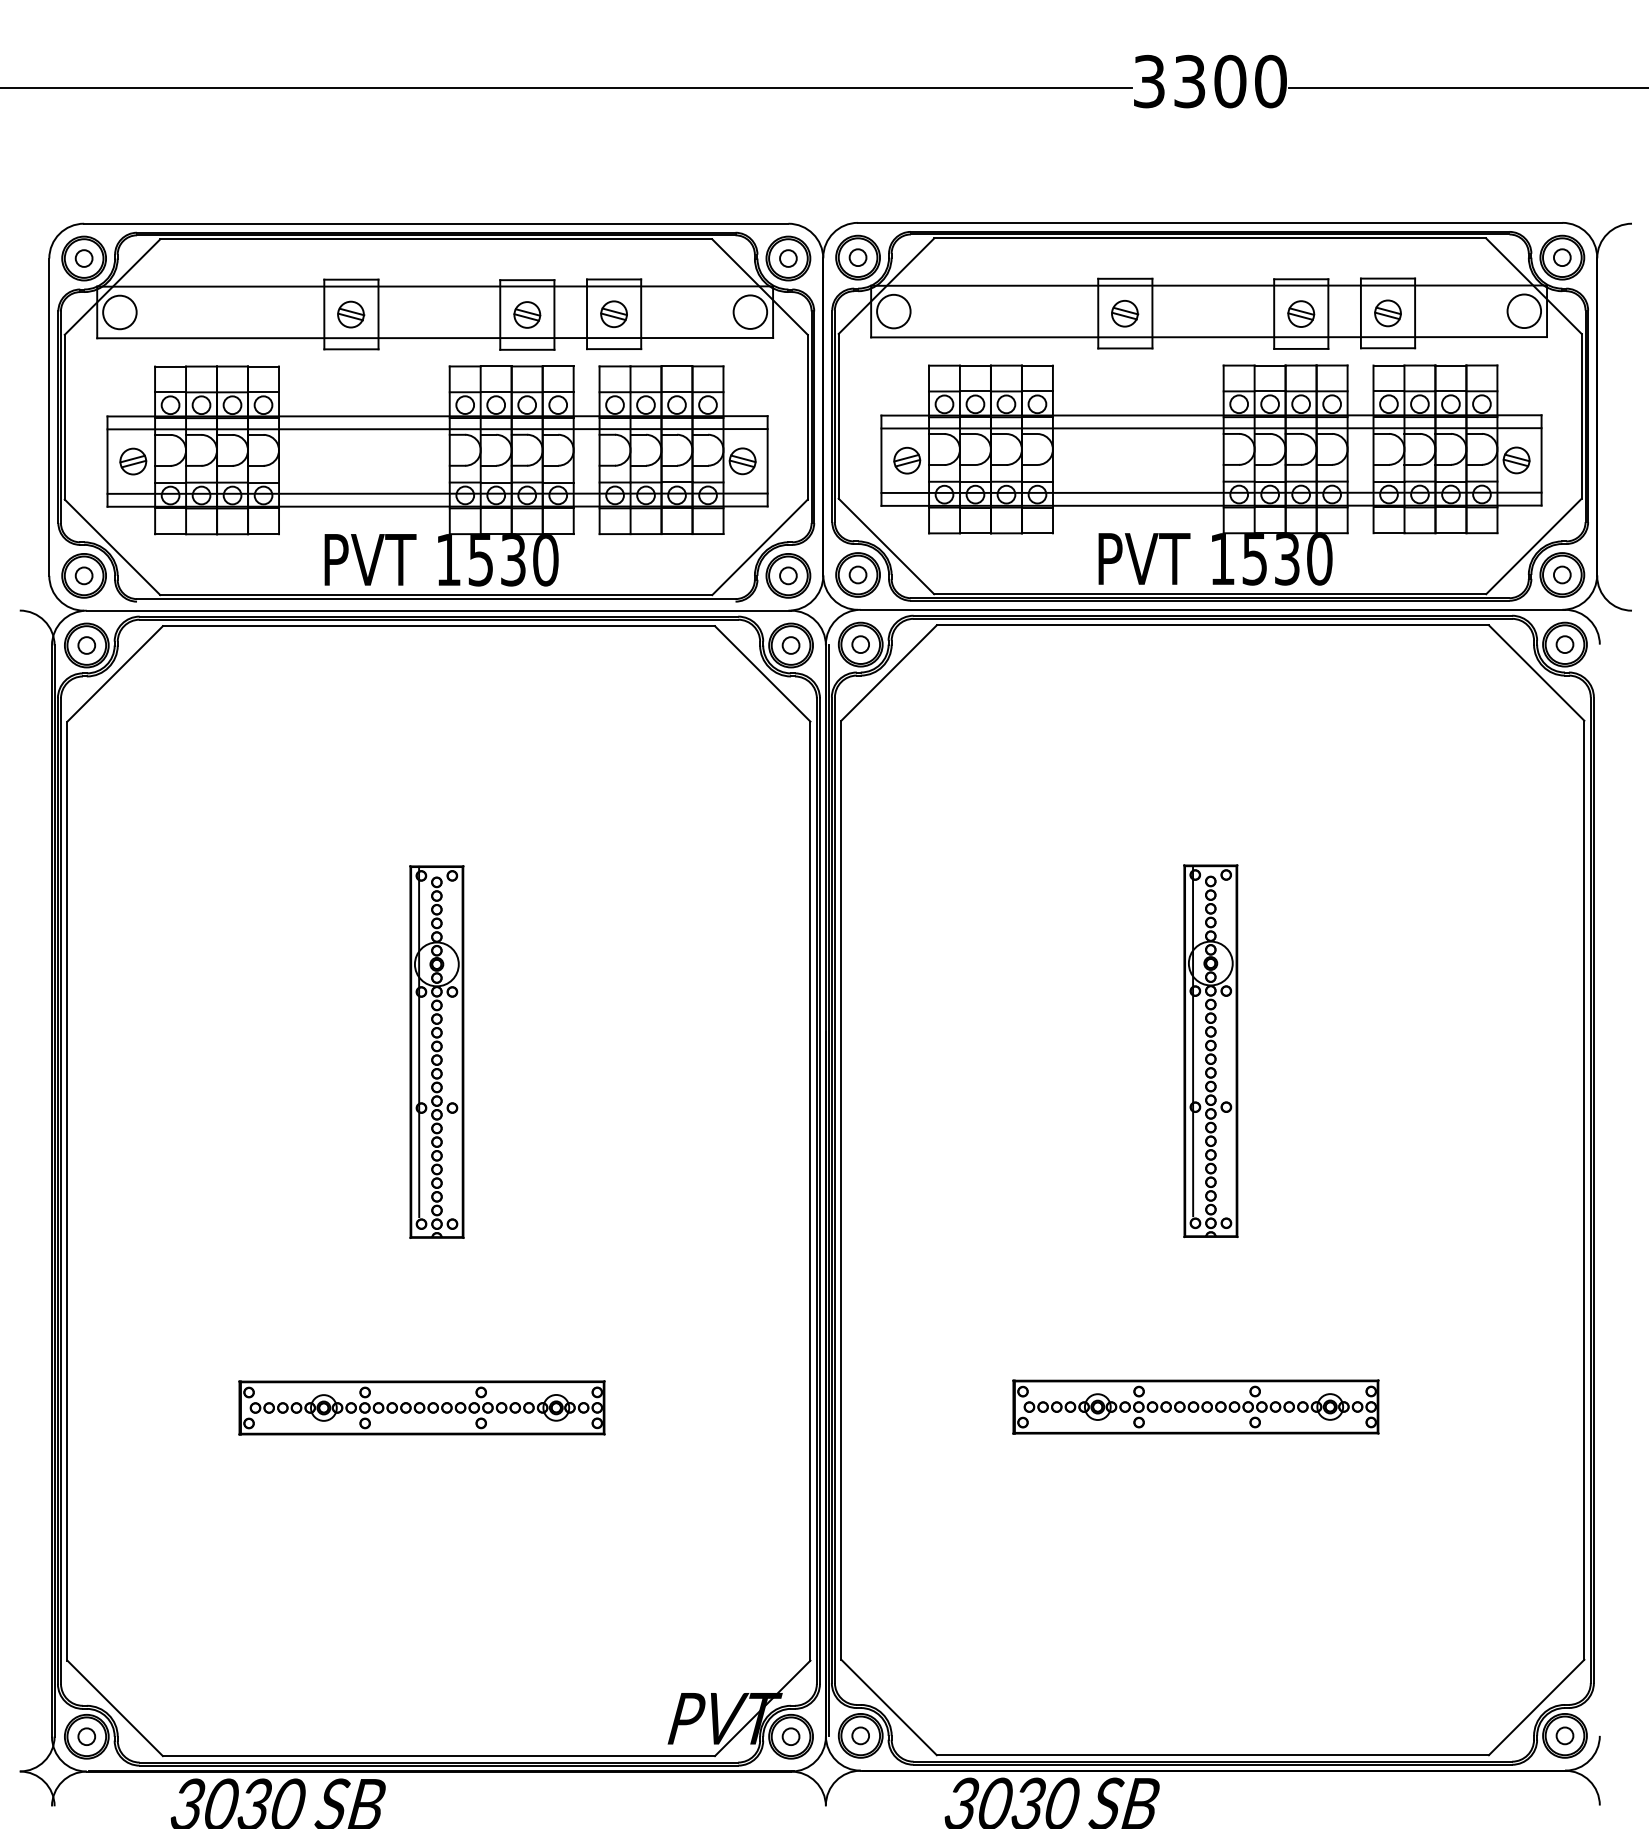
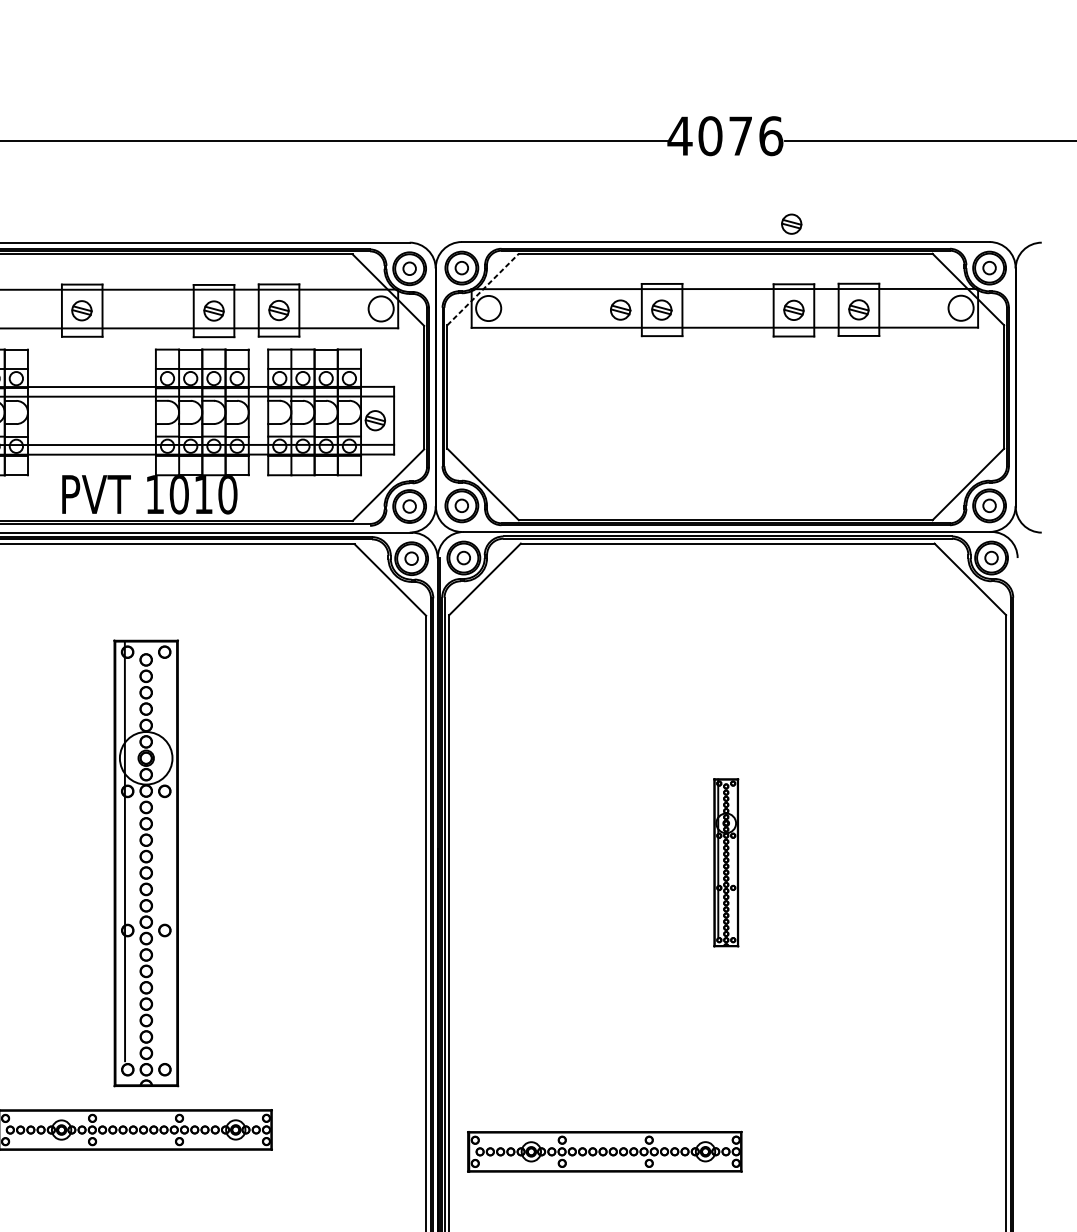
text: (1209, 81) -> (725, 136), 3300 -> 4076
part: (1298, 198) -> (791, 223), added
line: (886, 285) -> (483, 288), solid -> dashed
part: (1070, 313) -> (621, 309), added
part: (1211, 474) -> (726, 430), removed
text: (496, 559) -> (190, 494), 1530 -> 1010
part: (436, 1051) -> (145, 862), size x1.6
part: (1210, 1051) -> (725, 862), size x0.6
part: (1195, 1406) -> (604, 1151), moved

